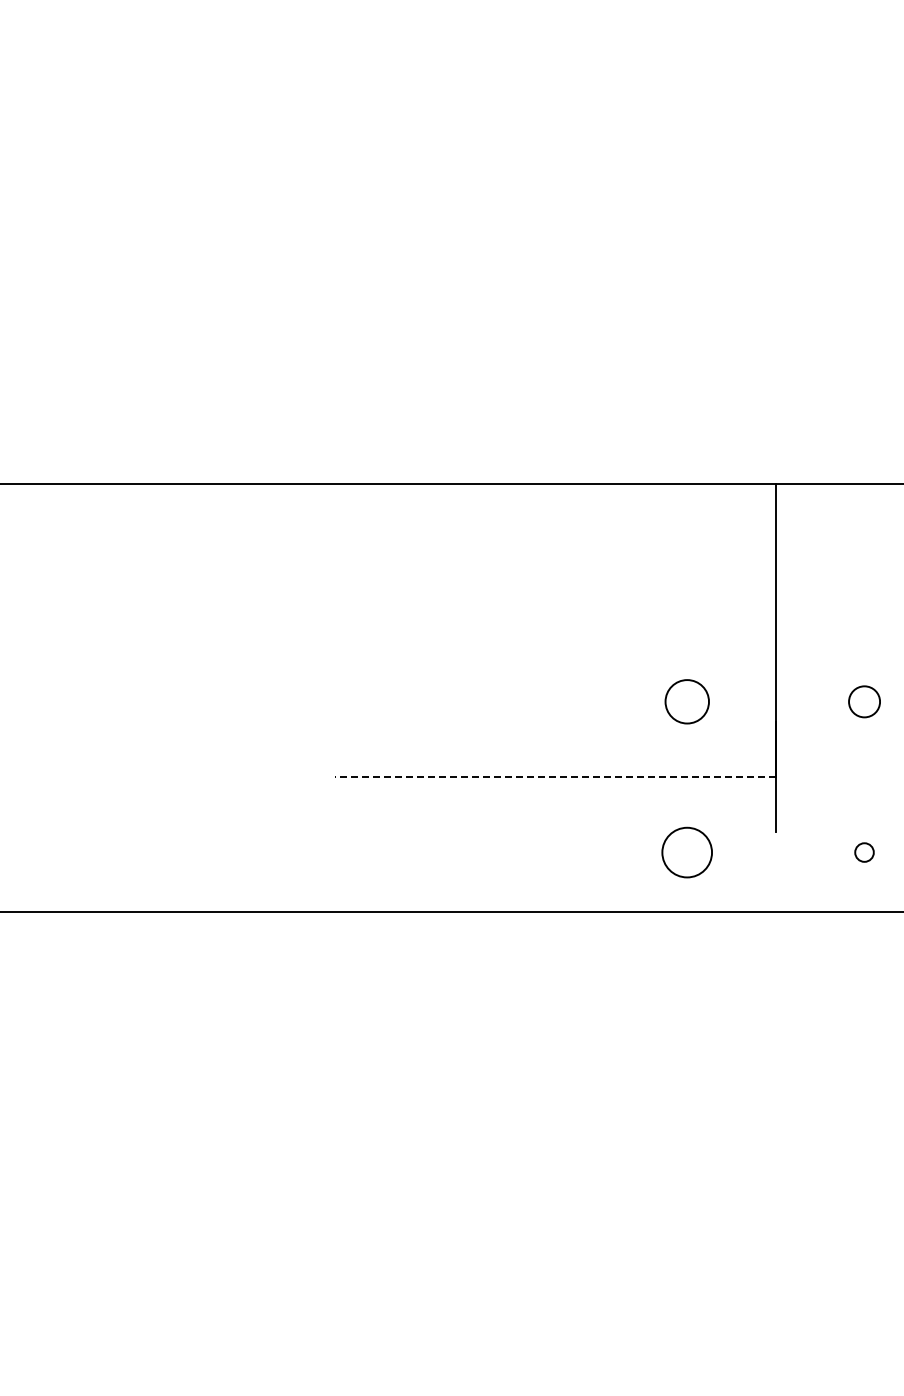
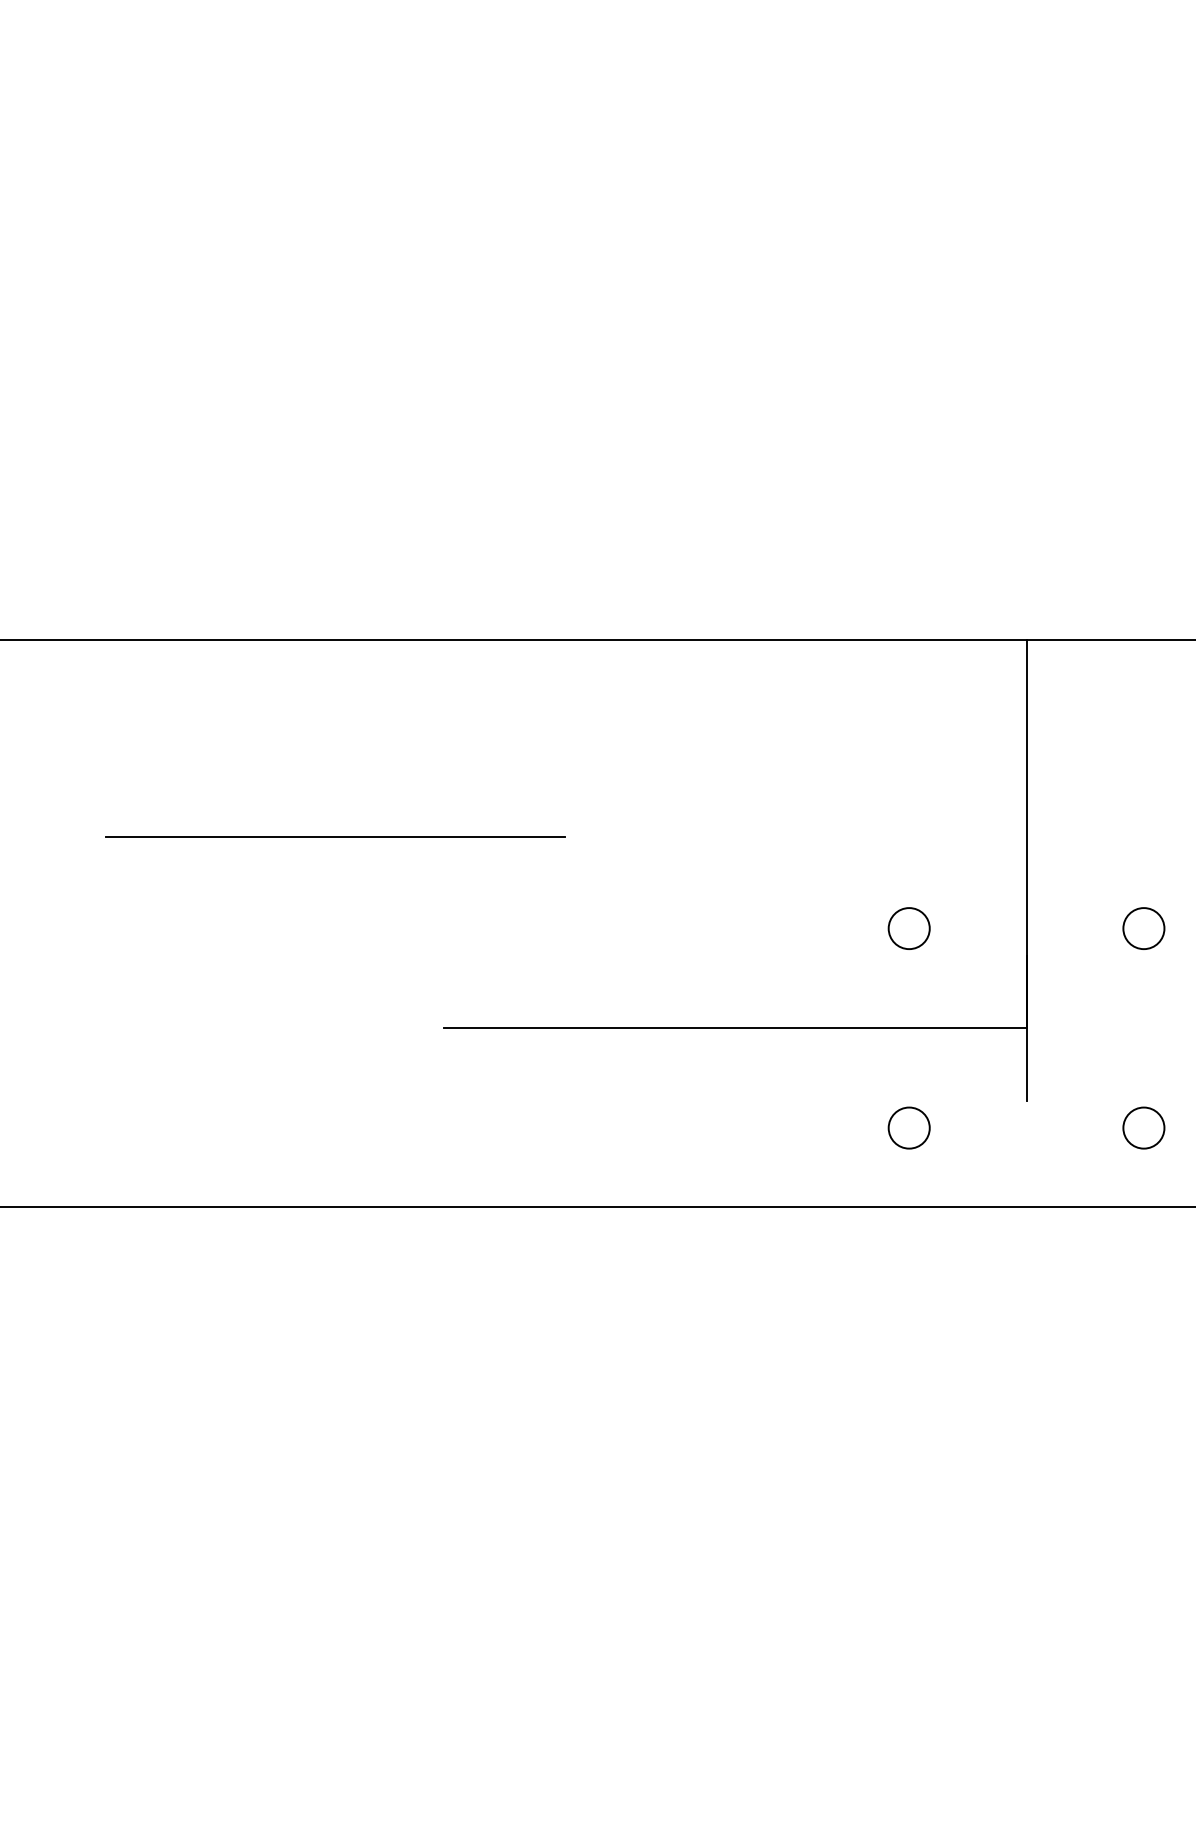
line: (253, 632) -> (335, 836), added
circle: (686, 701) -> (908, 928), size x0.71
line: (555, 777) -> (734, 1028), dashed -> solid
circle: (686, 852) -> (908, 1127), size x0.62
circle: (864, 852) -> (1143, 1127), size x1.67

